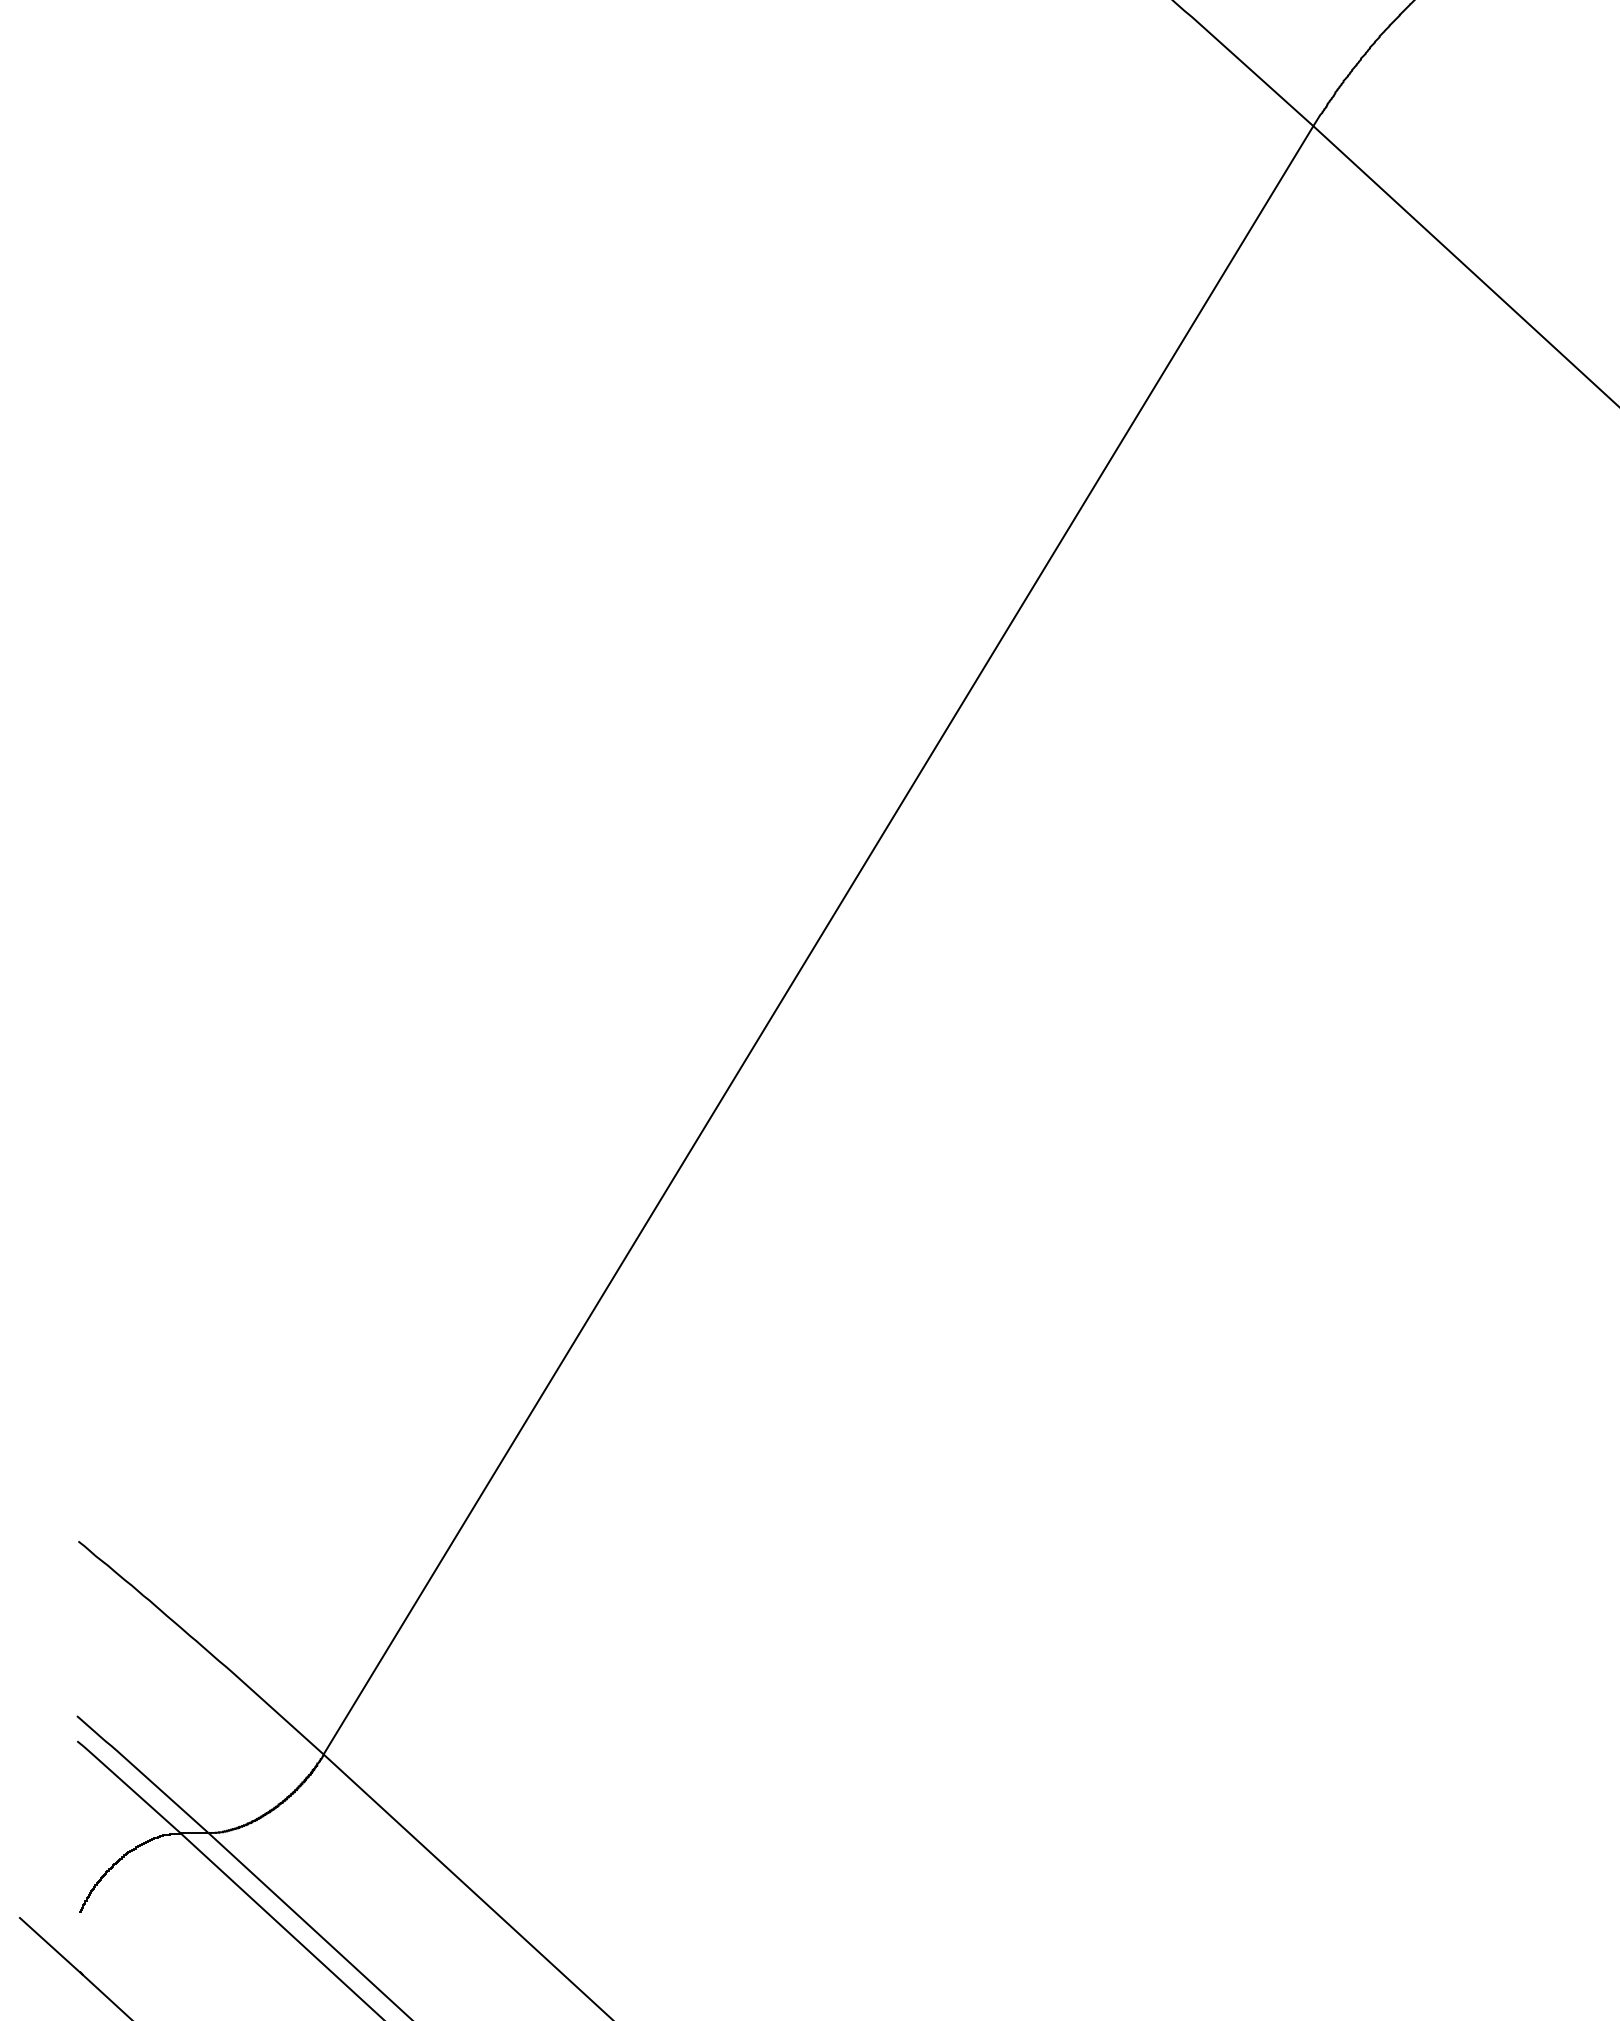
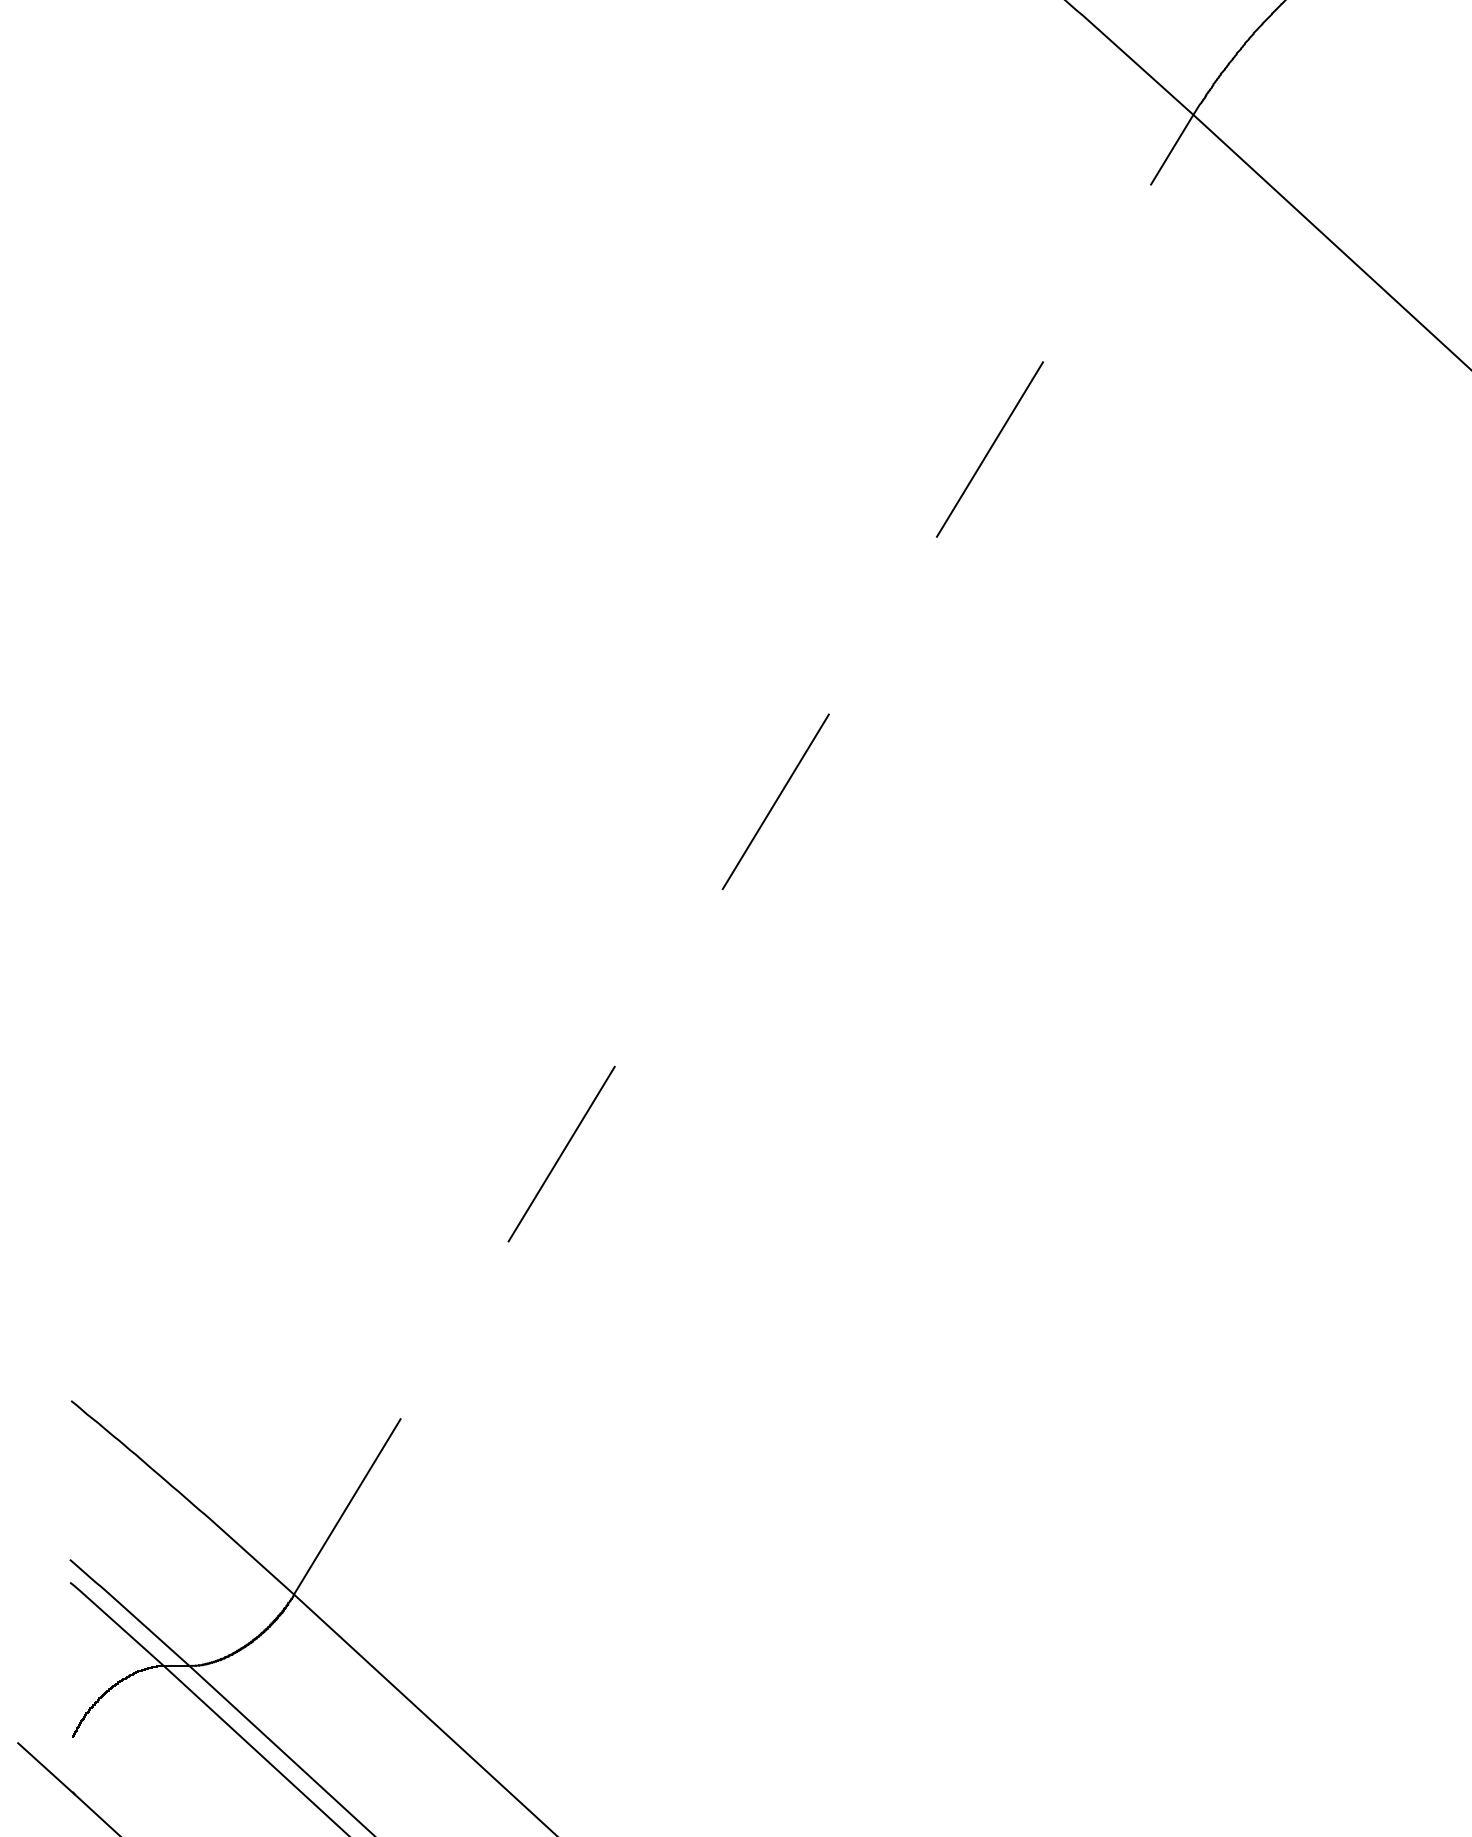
line: (818, 940) -> (743, 854), solid -> dashed

